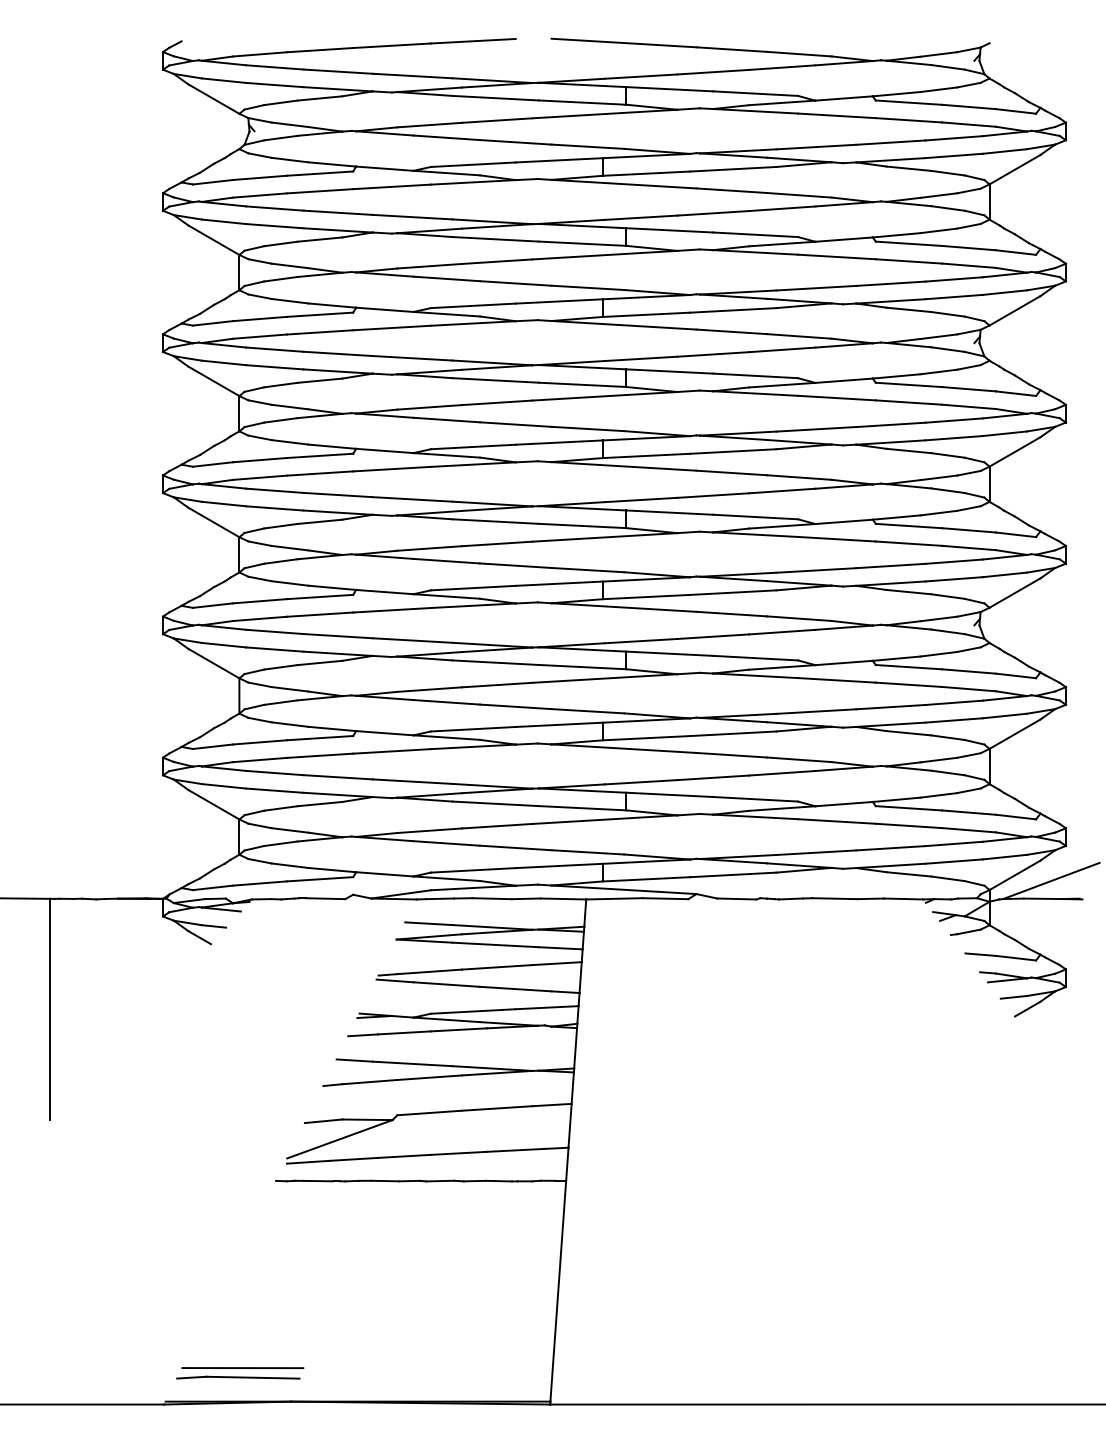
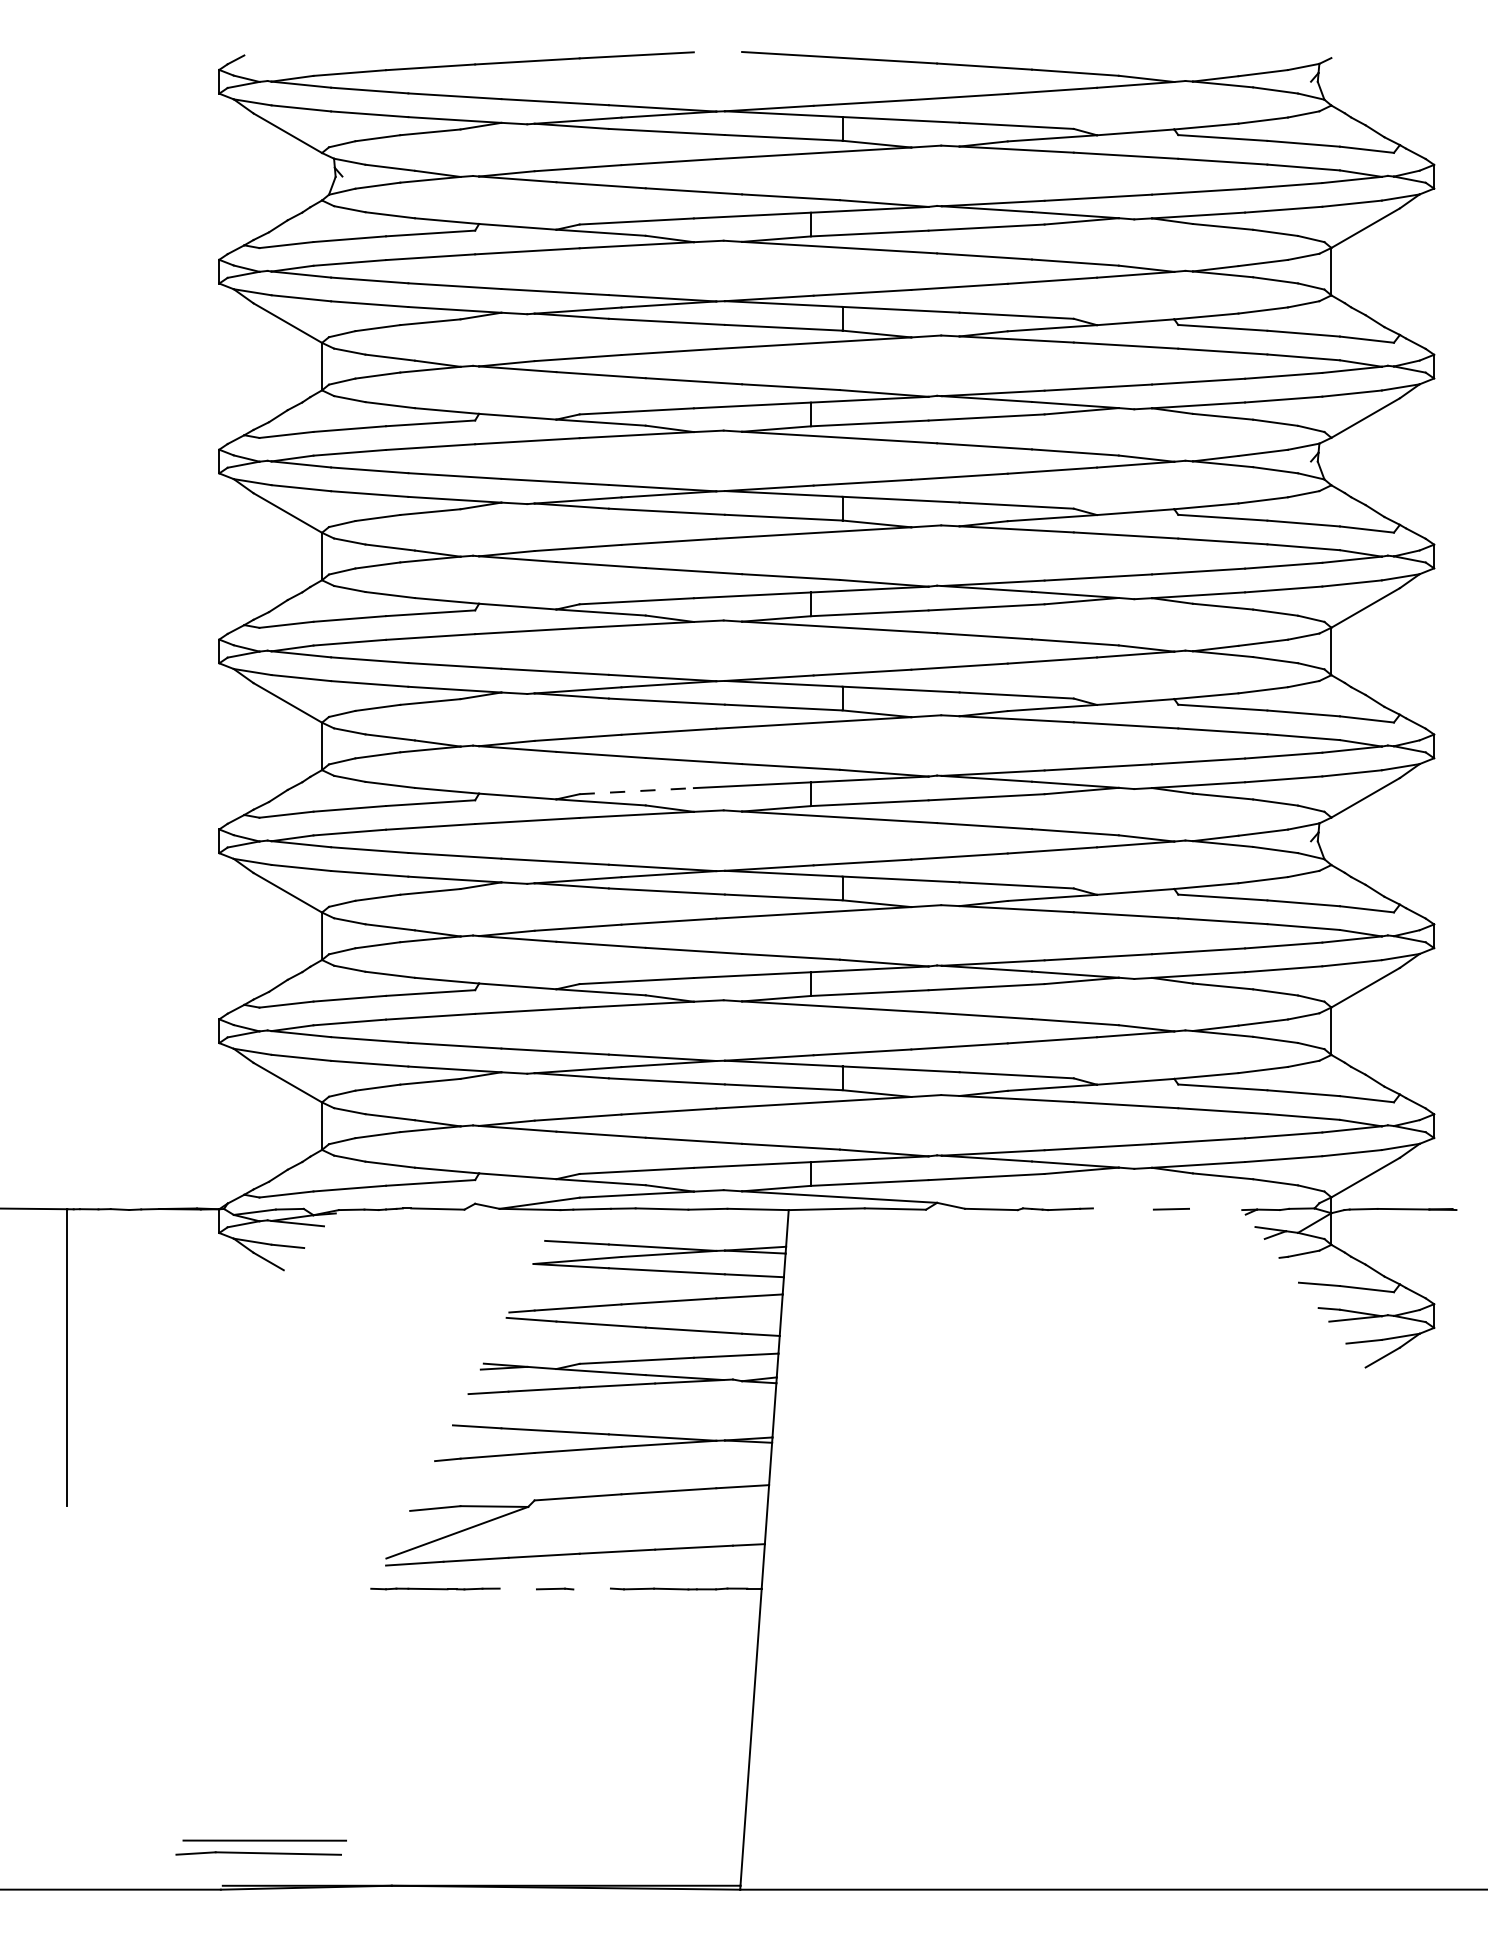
line: (473, 588) -> (637, 791), solid -> dashed
line: (1051, 880) -> (1414, 1184), removed
line: (834, 898) -> (1122, 1208), removed
line: (903, 898) -> (1215, 1208), removed
line: (385, 1180) -> (518, 1588), removed
line: (440, 1180) -> (592, 1588), removed
part: (240, 1373) -> (261, 1847), moved

